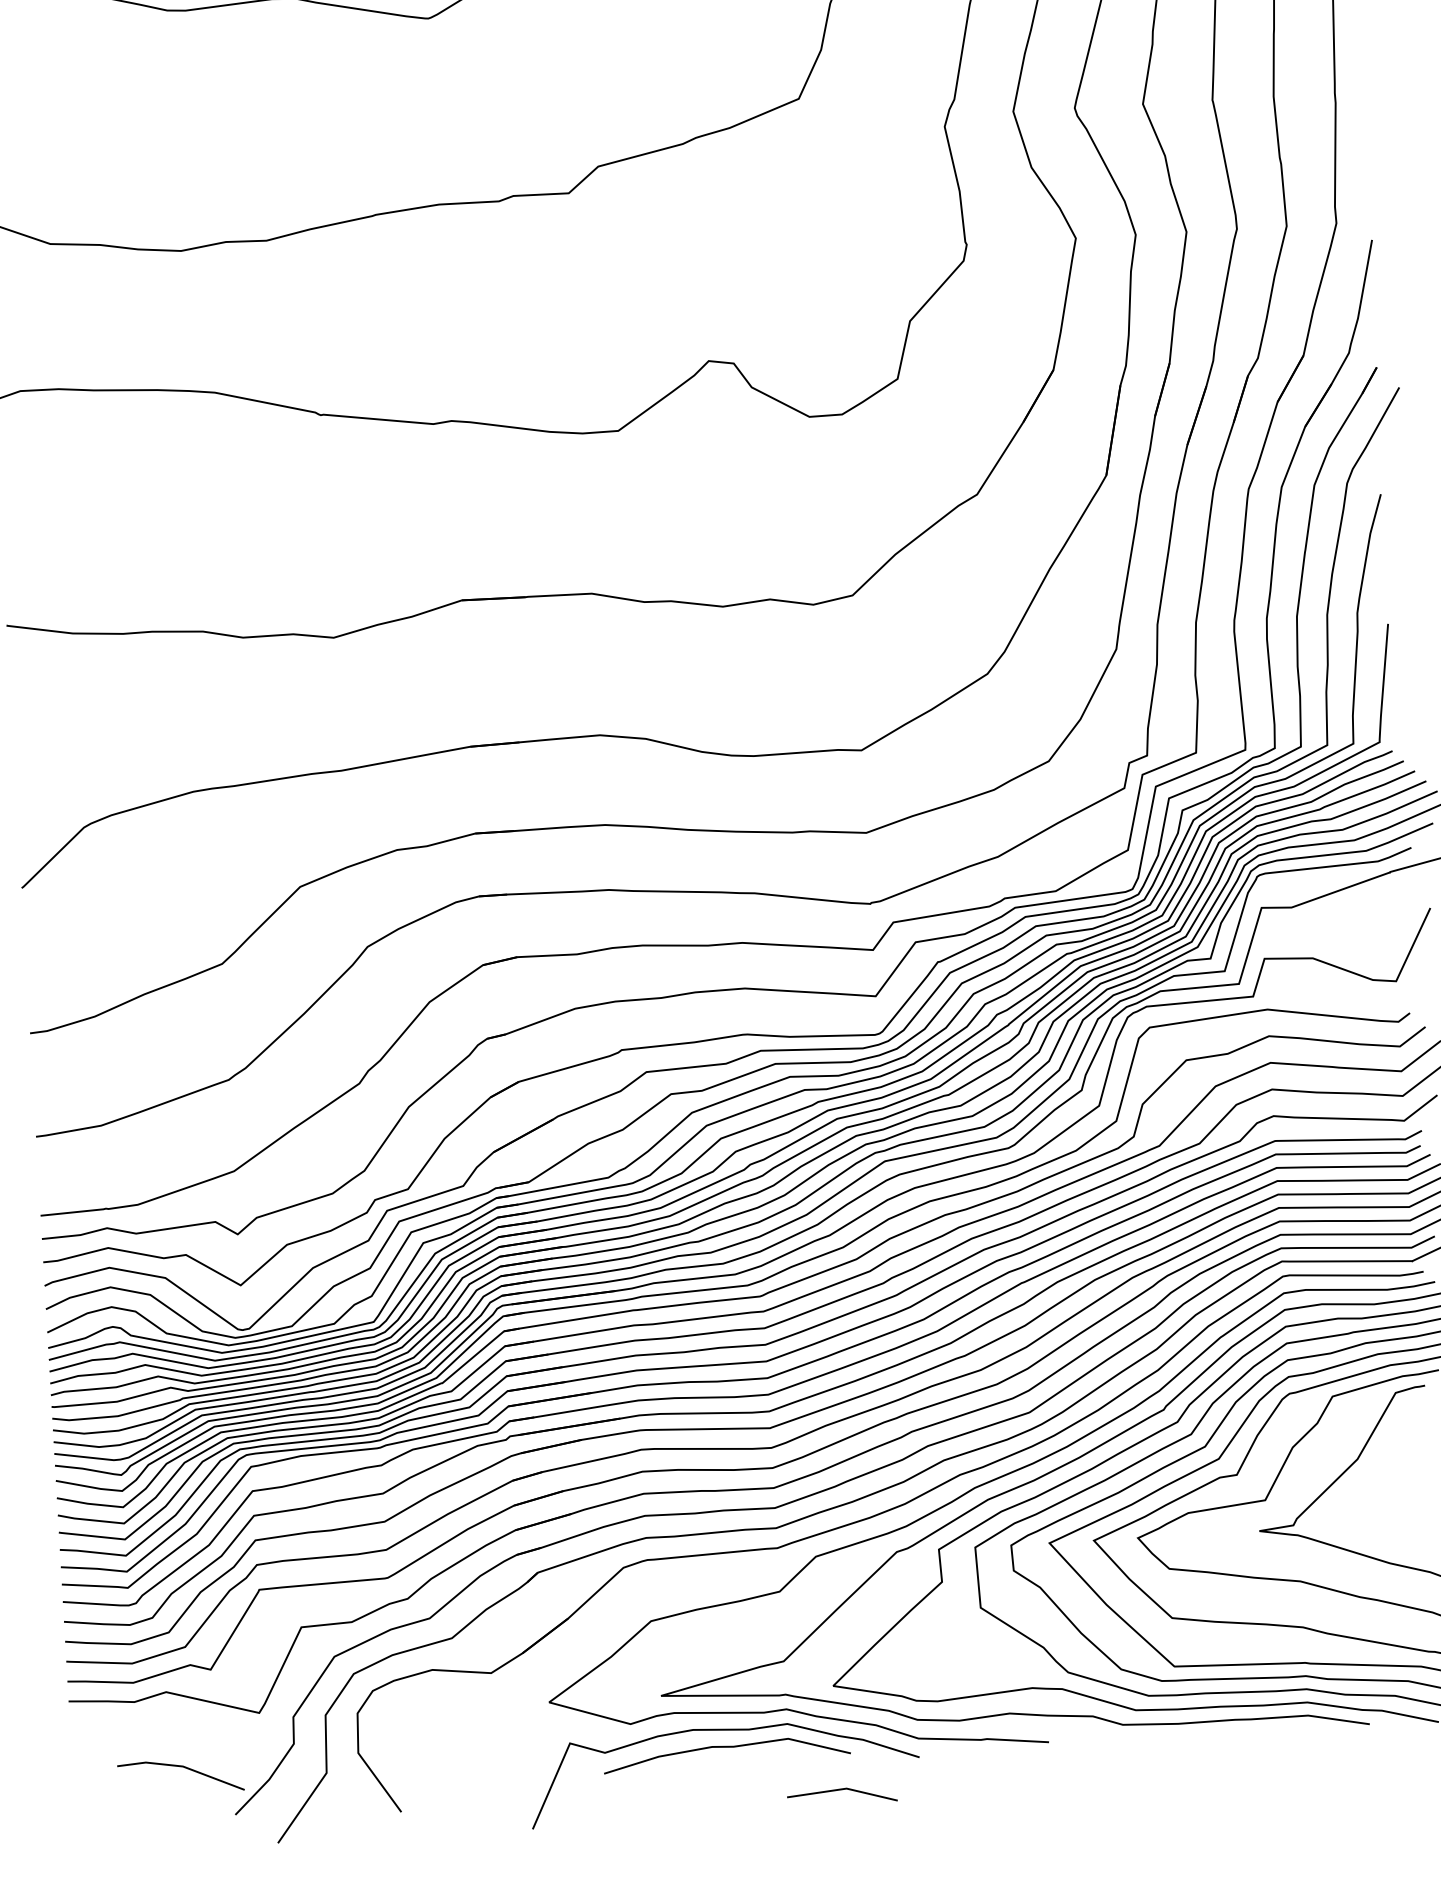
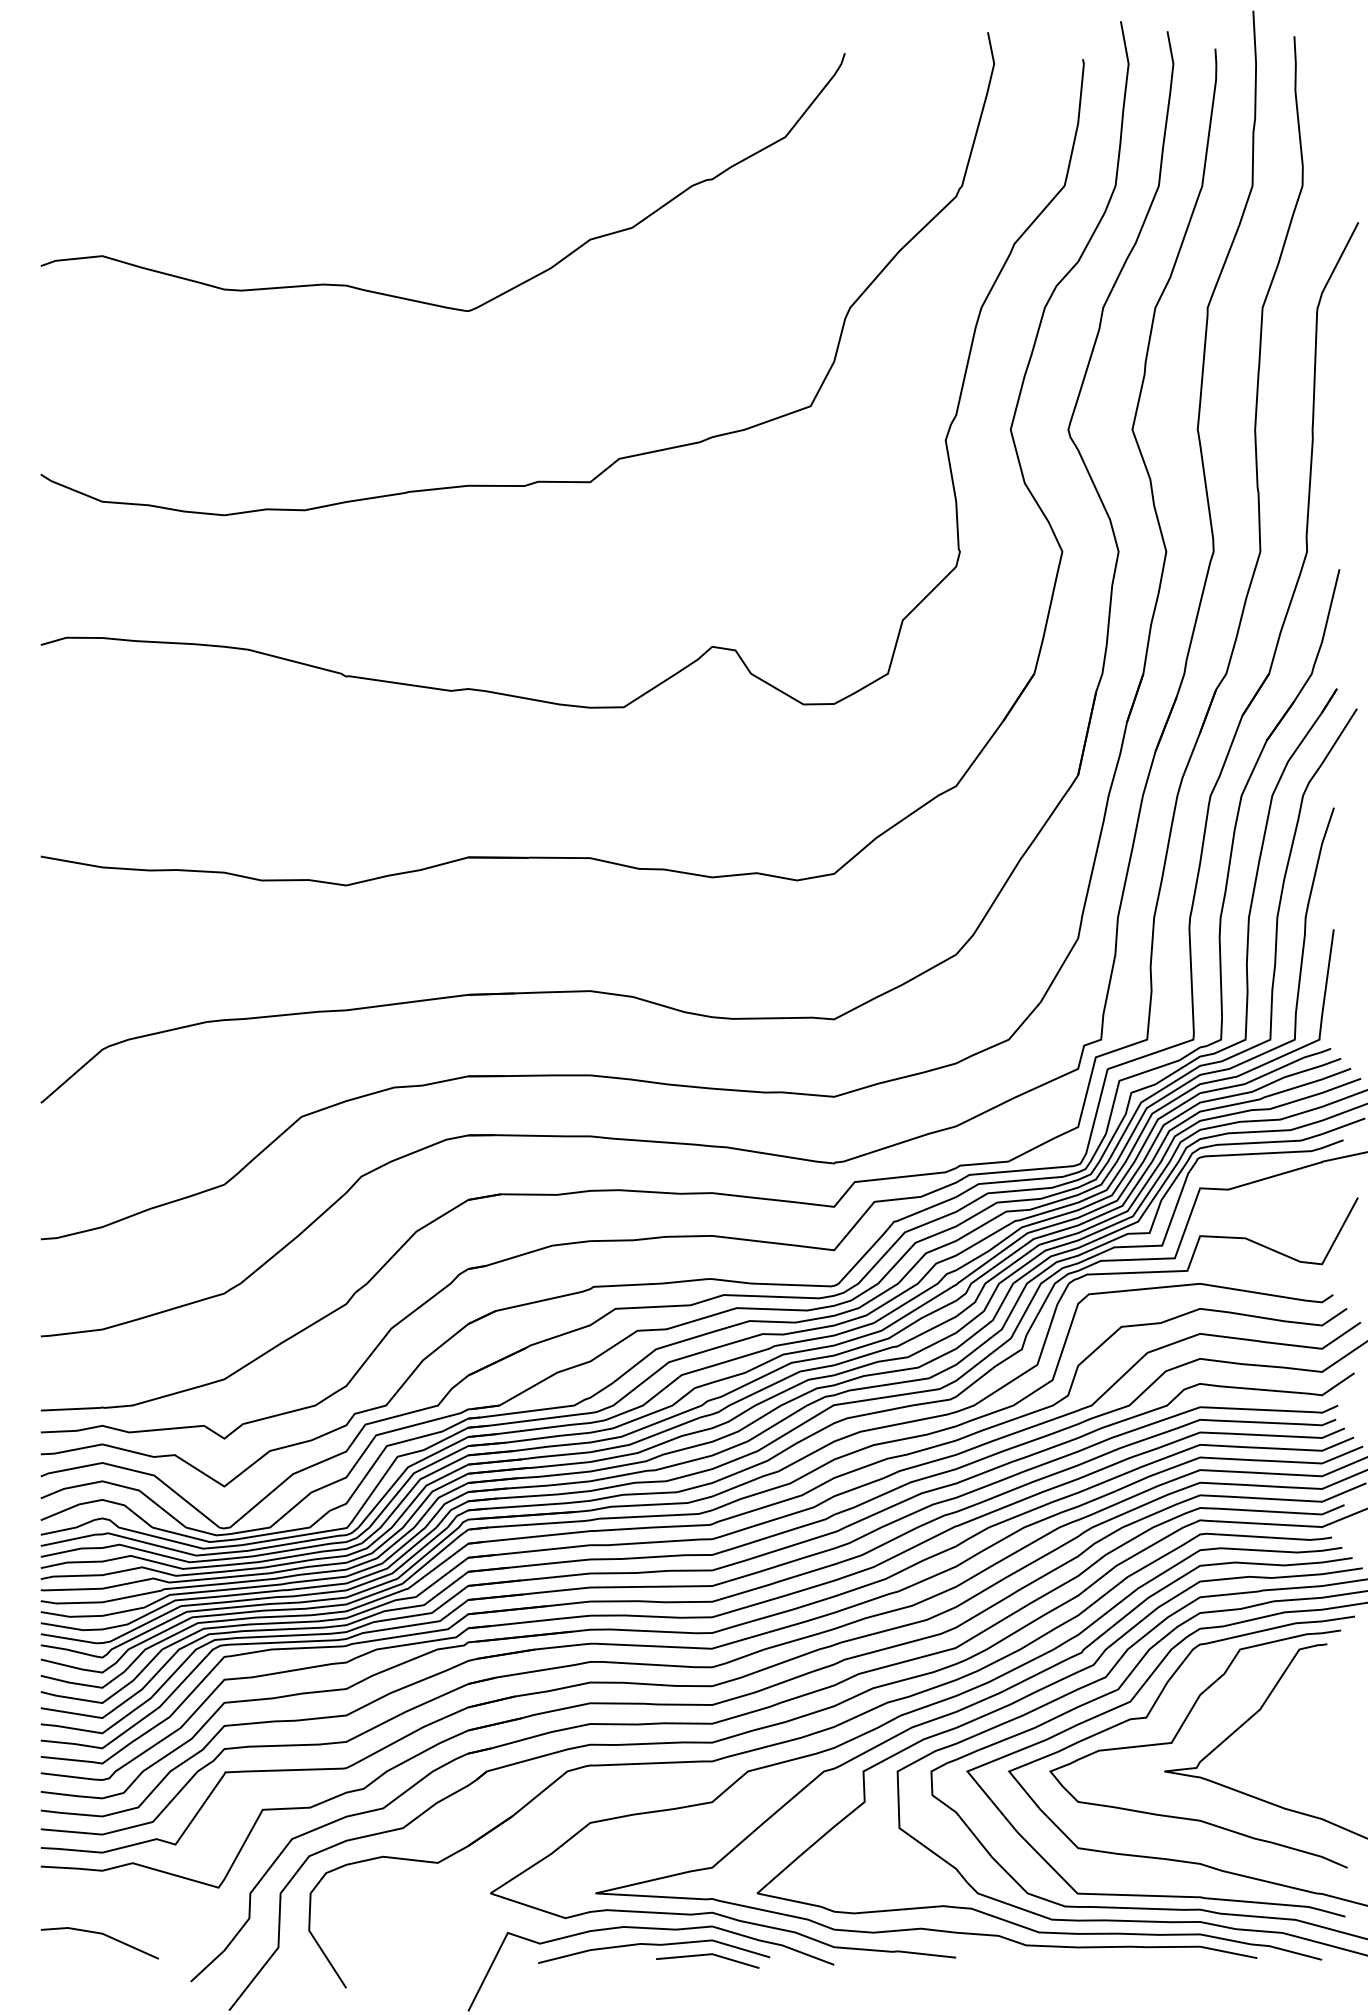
line: (184, 1768) -> (103, 1935), moved
line: (841, 1790) -> (707, 1955), moved

